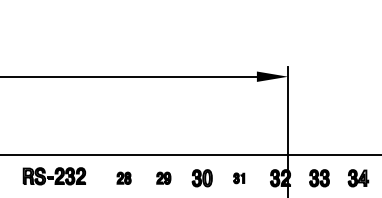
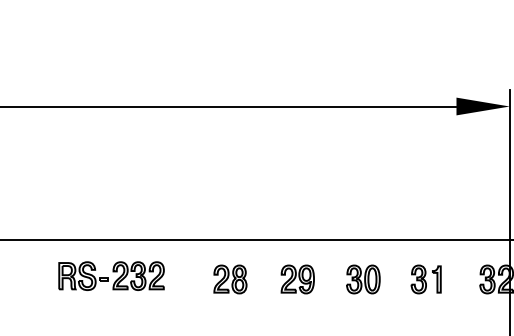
part: (123, 178) -> (229, 279), size x1.43
part: (163, 178) -> (297, 279), size x1.43
part: (238, 178) -> (425, 279), size x1.67

